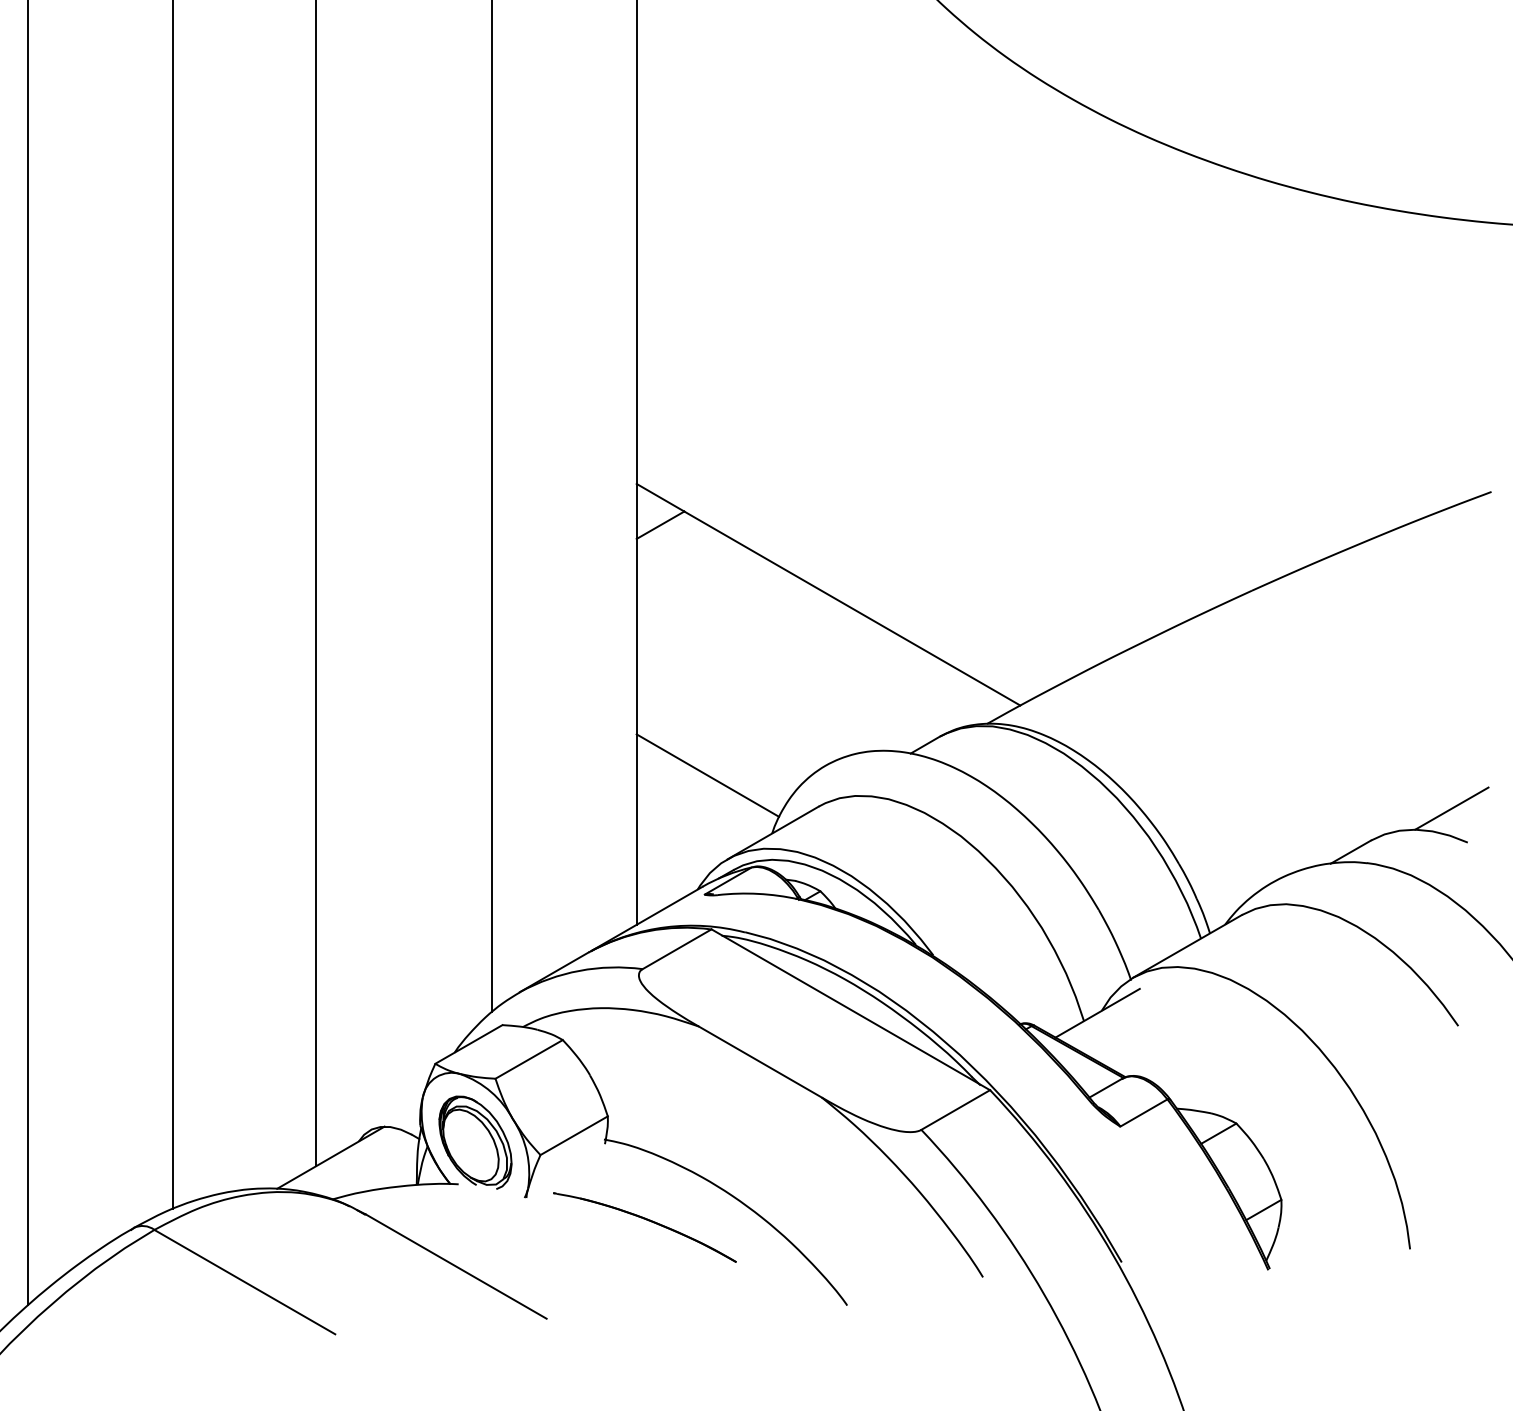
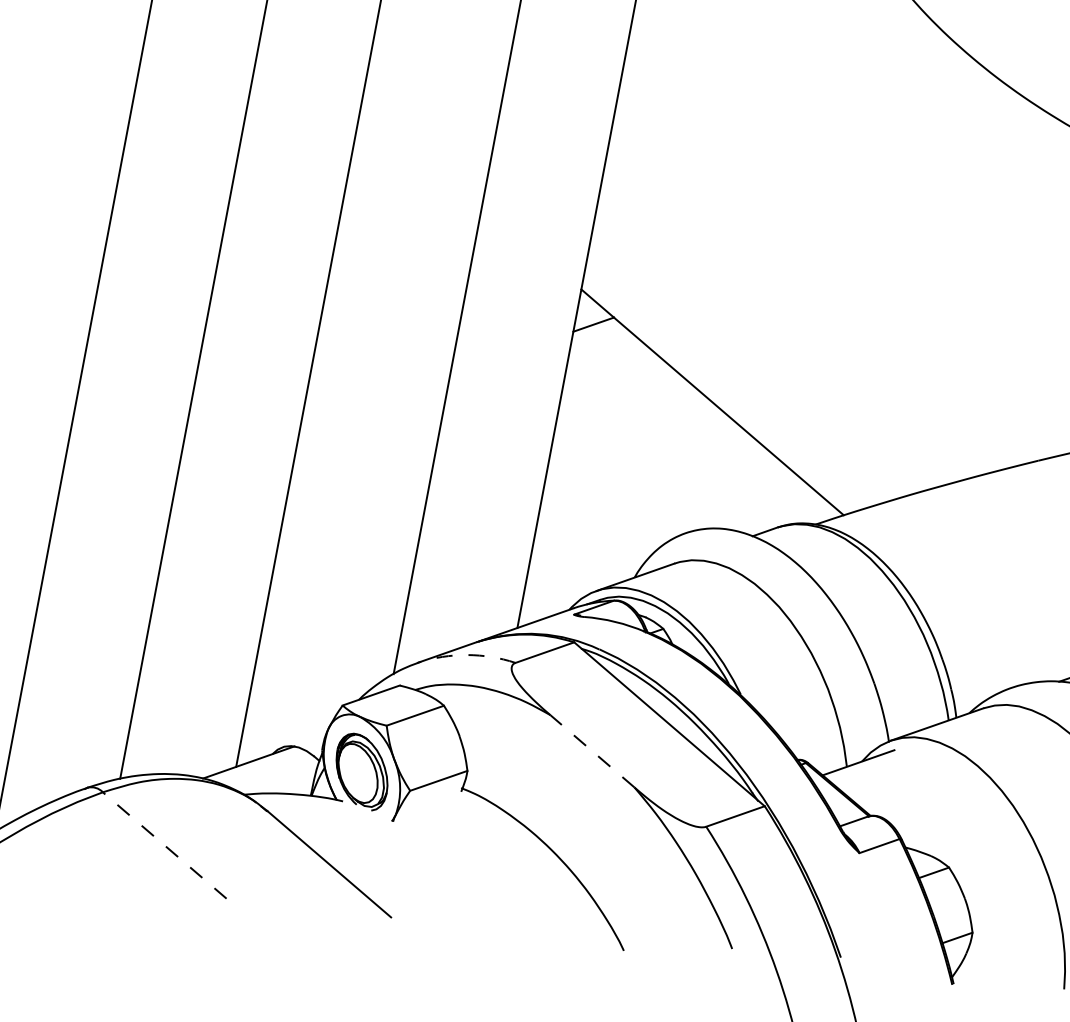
line: (707, 775) -> (593, 523), removed
arc: (579, 970) -> (466, 654), solid -> dashed
line: (760, 1062) -> (592, 751), solid -> dashed
part: (648, 1221) -> (483, 857), removed
line: (244, 1281) -> (164, 844), solid -> dashed

